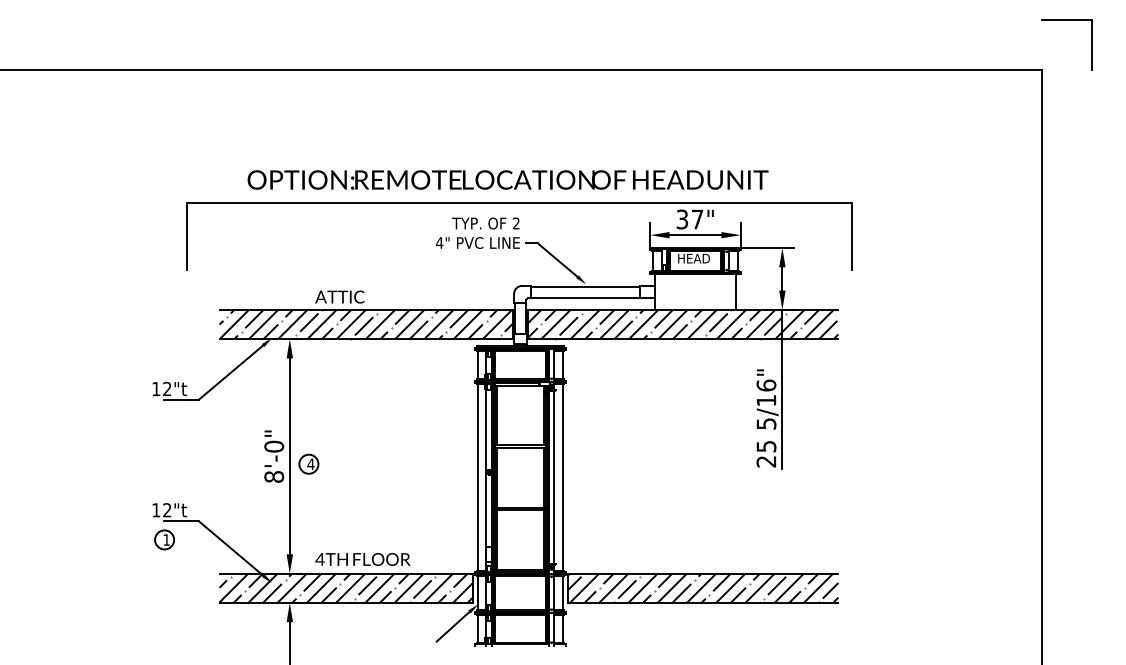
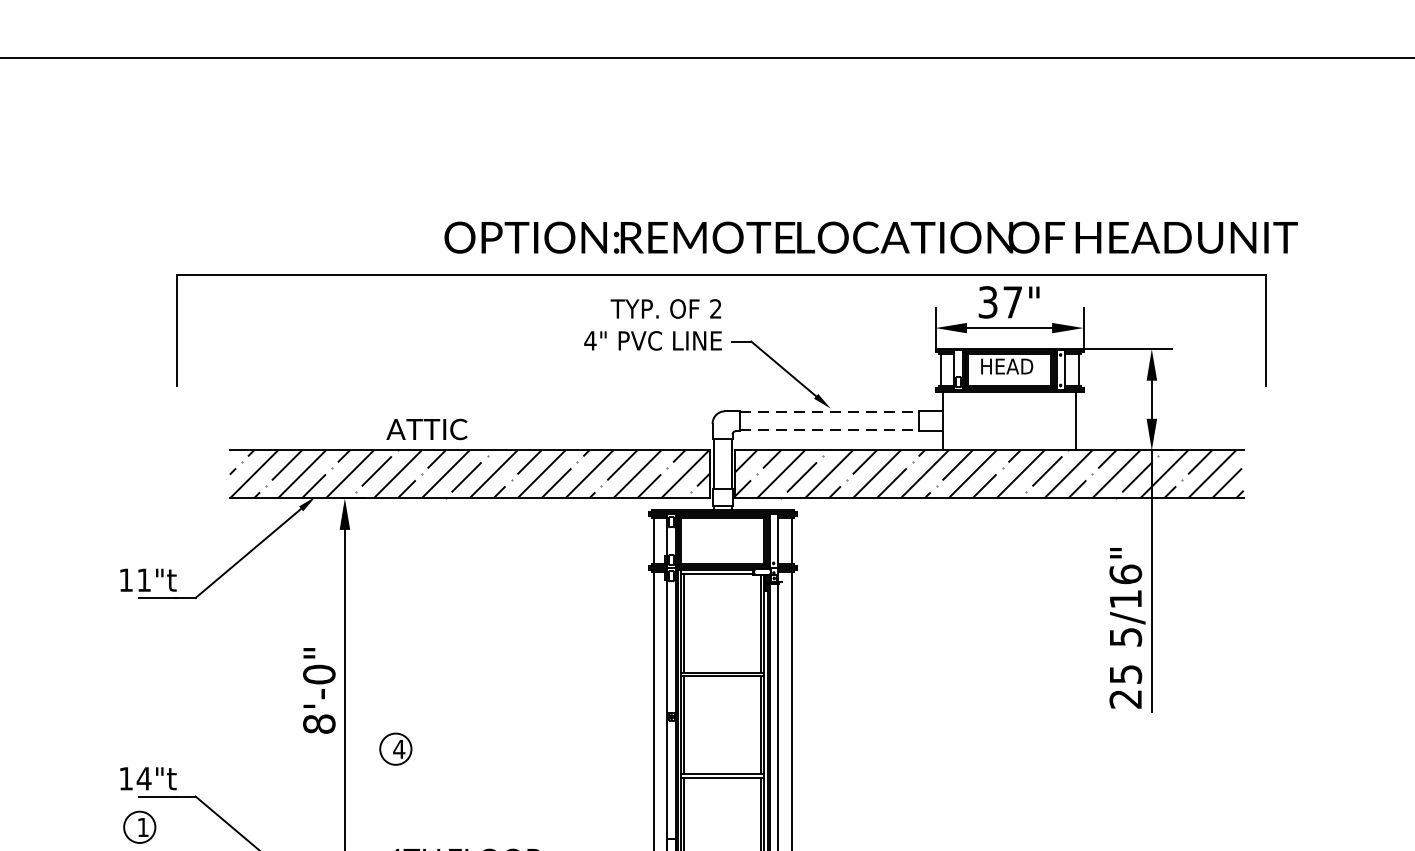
text: (507, 179) -> (870, 236), moved
line: (585, 286) -> (829, 412), solid -> dashed
line: (585, 297) -> (829, 430), solid -> dashed
text: (167, 388) -> (144, 579), 12"t -> 11"t
part: (308, 463) -> (395, 747), moved
text: (166, 510) -> (142, 779), 12"t -> 14"t

